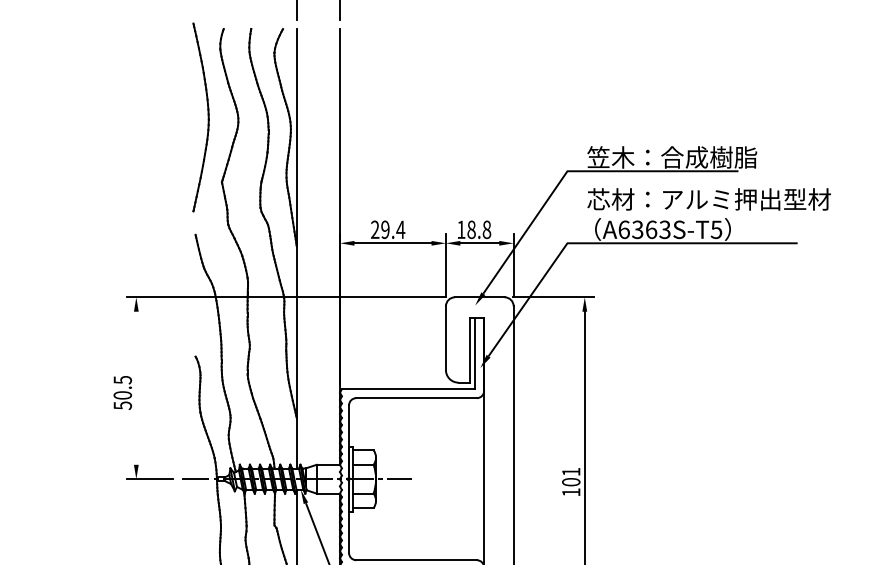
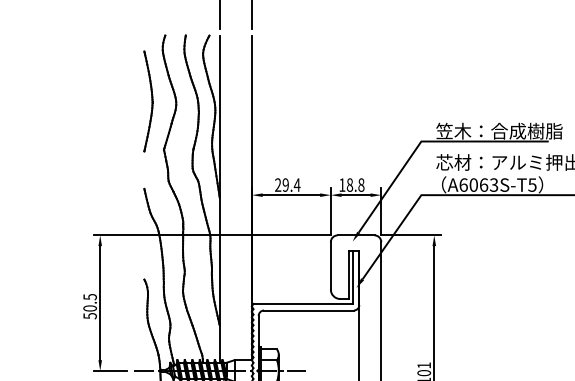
part: (200, 117) -> (148, 101), size x0.71
text: (637, 229) -> (473, 184), A6363S-T5 -> A6063S-T5
line: (136, 387) -> (100, 302), added

